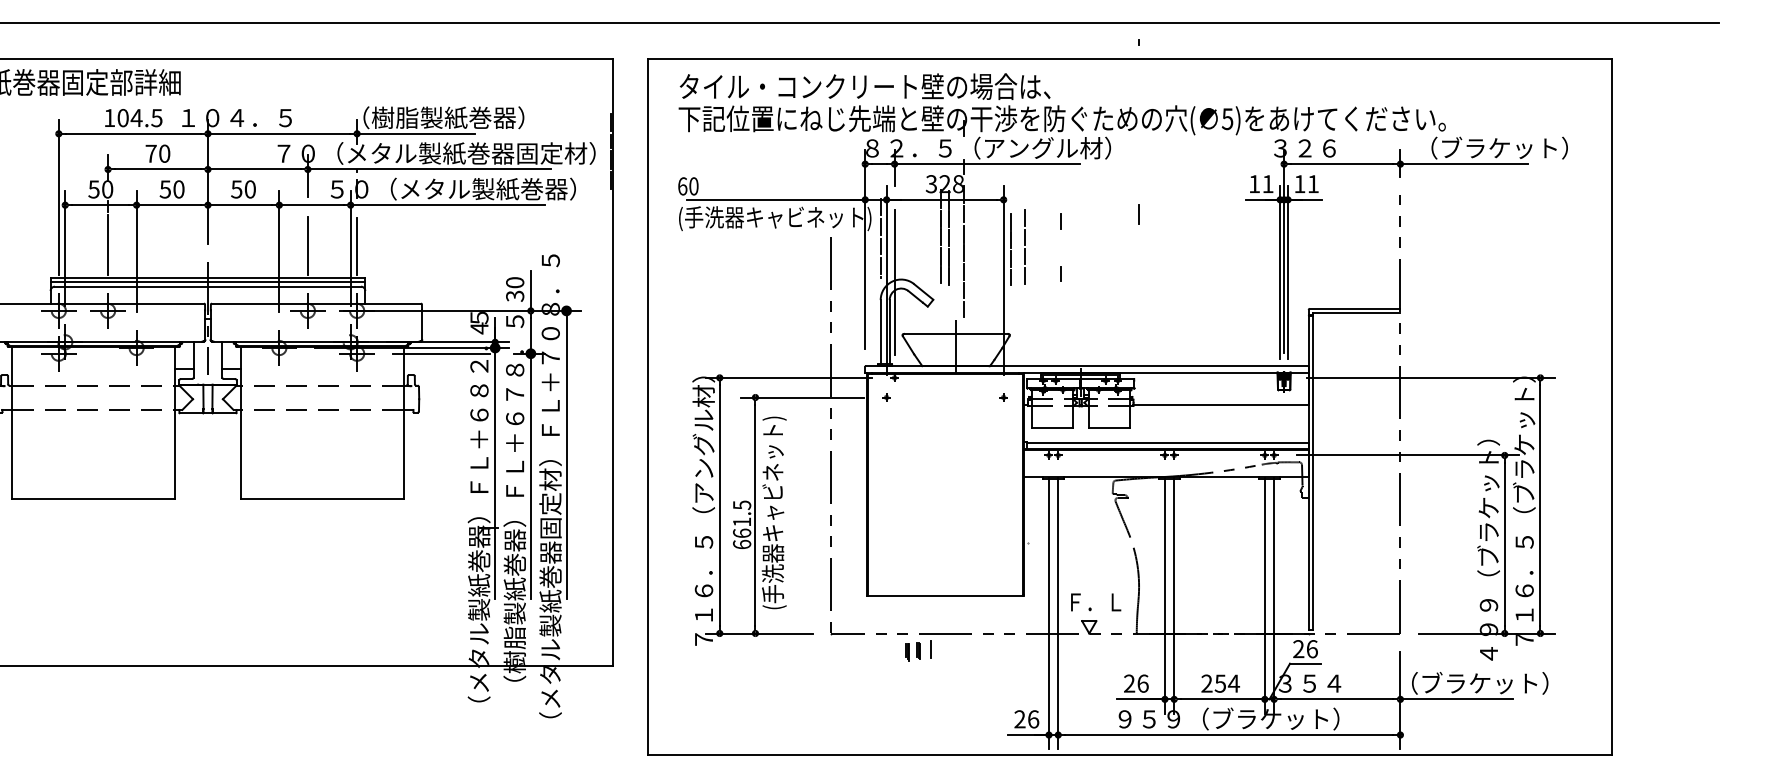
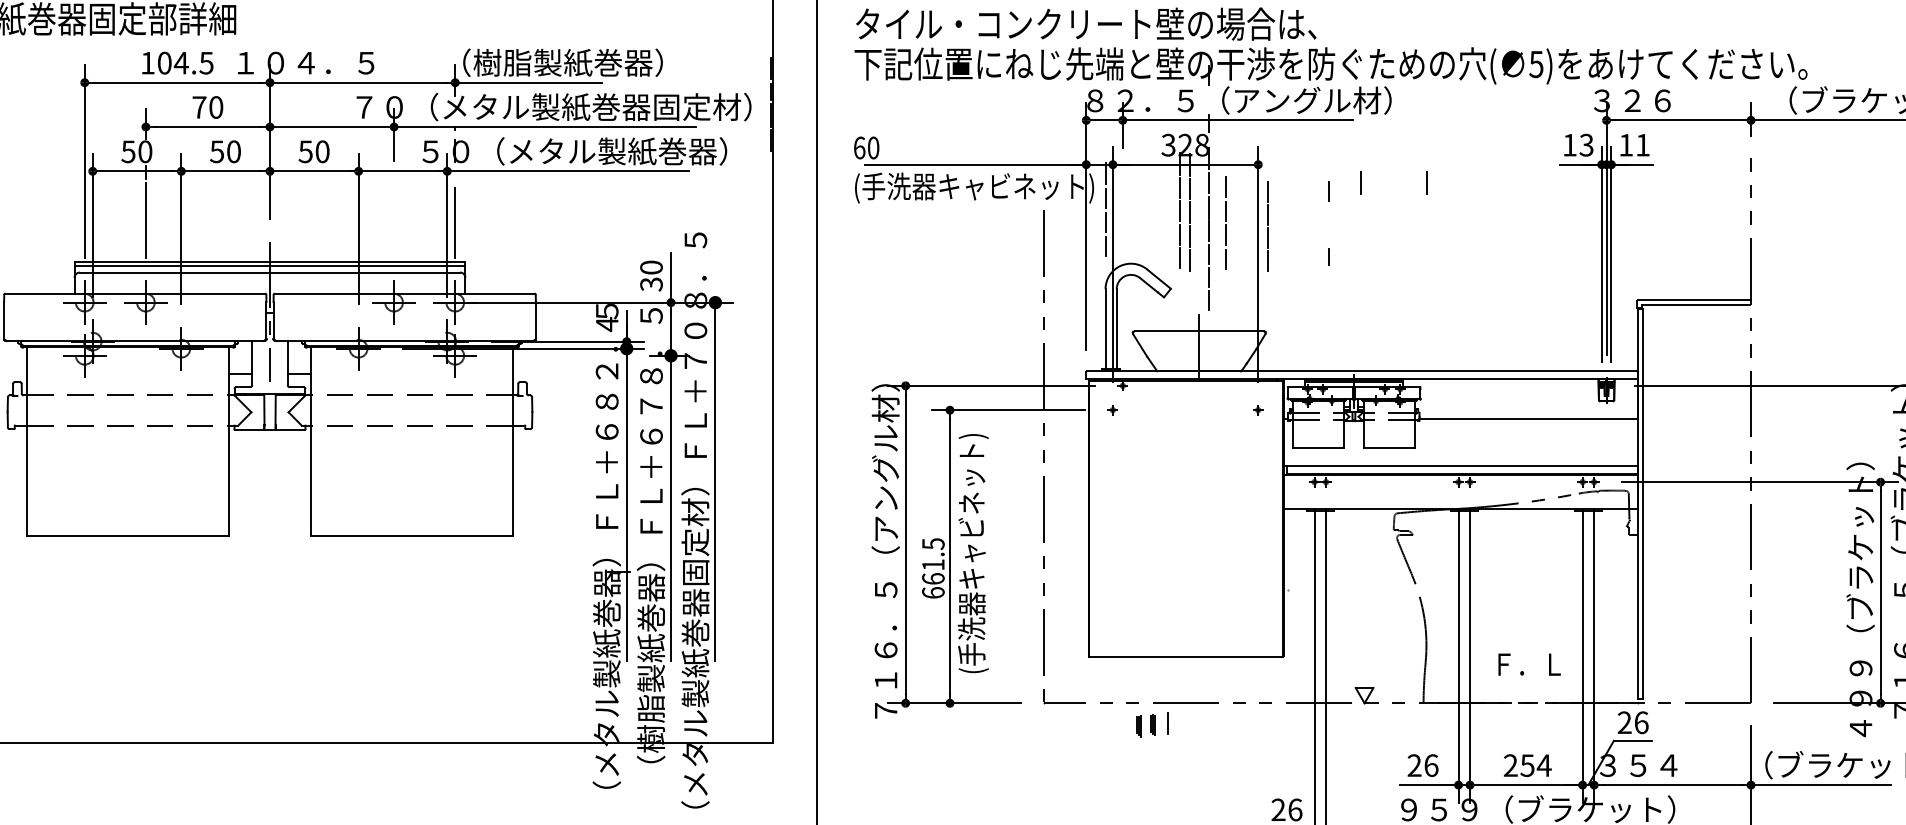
text: (1267, 184) -> (1585, 145), 11 -> 13
line: (1085, 214) -> (1359, 182), added
line: (307, 245) -> (393, 221), removed
line: (1024, 245) -> (1224, 221), moved
line: (894, 282) -> (1122, 267), removed
line: (441, 353) -> (560, 355), removed
text: (1096, 602) -> (1530, 664), moved

